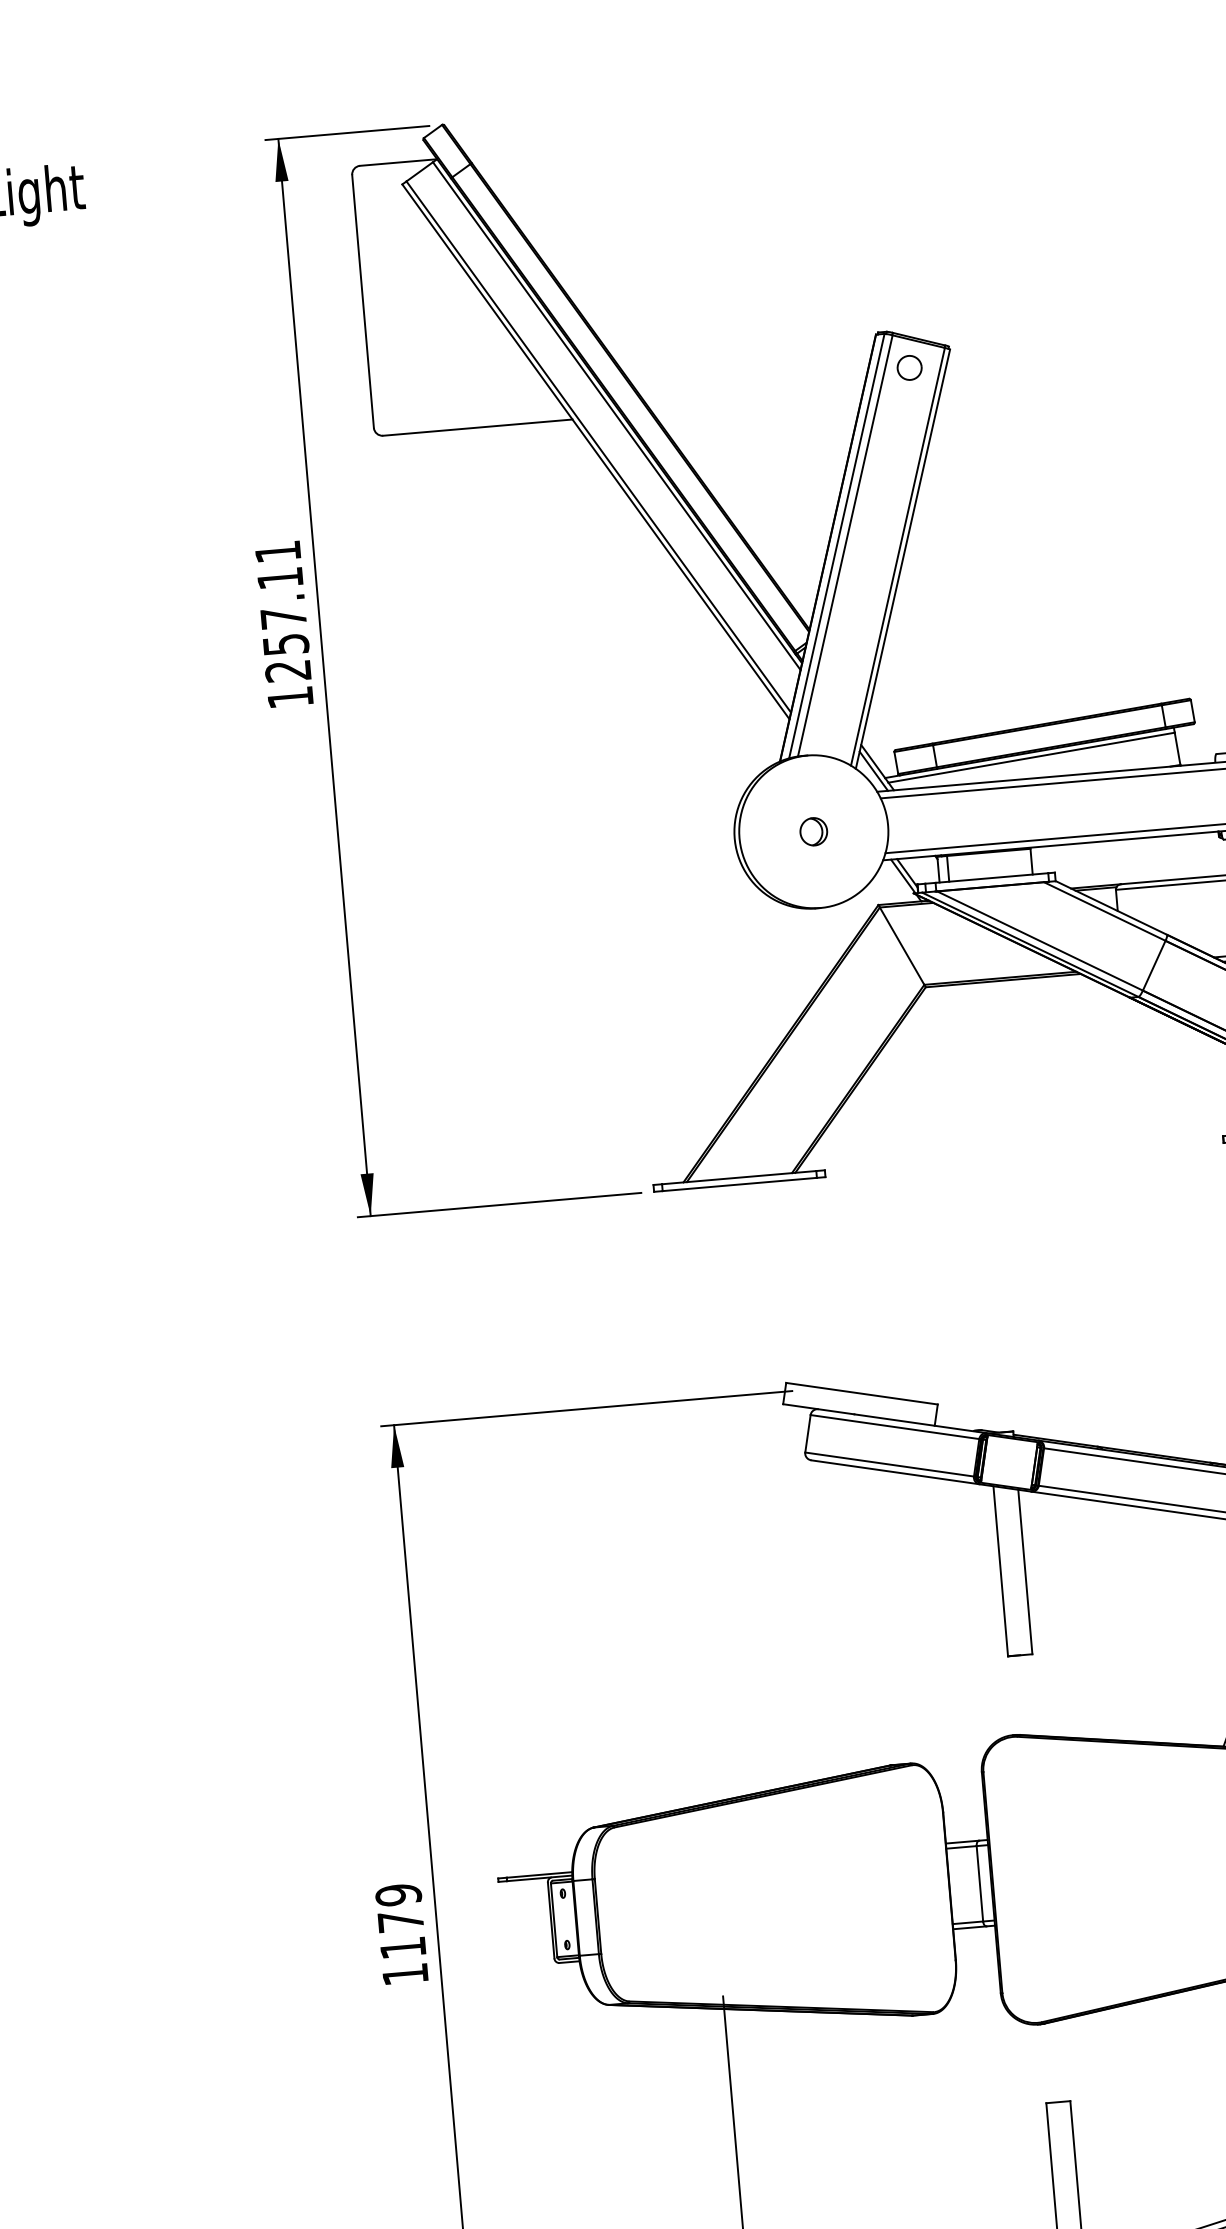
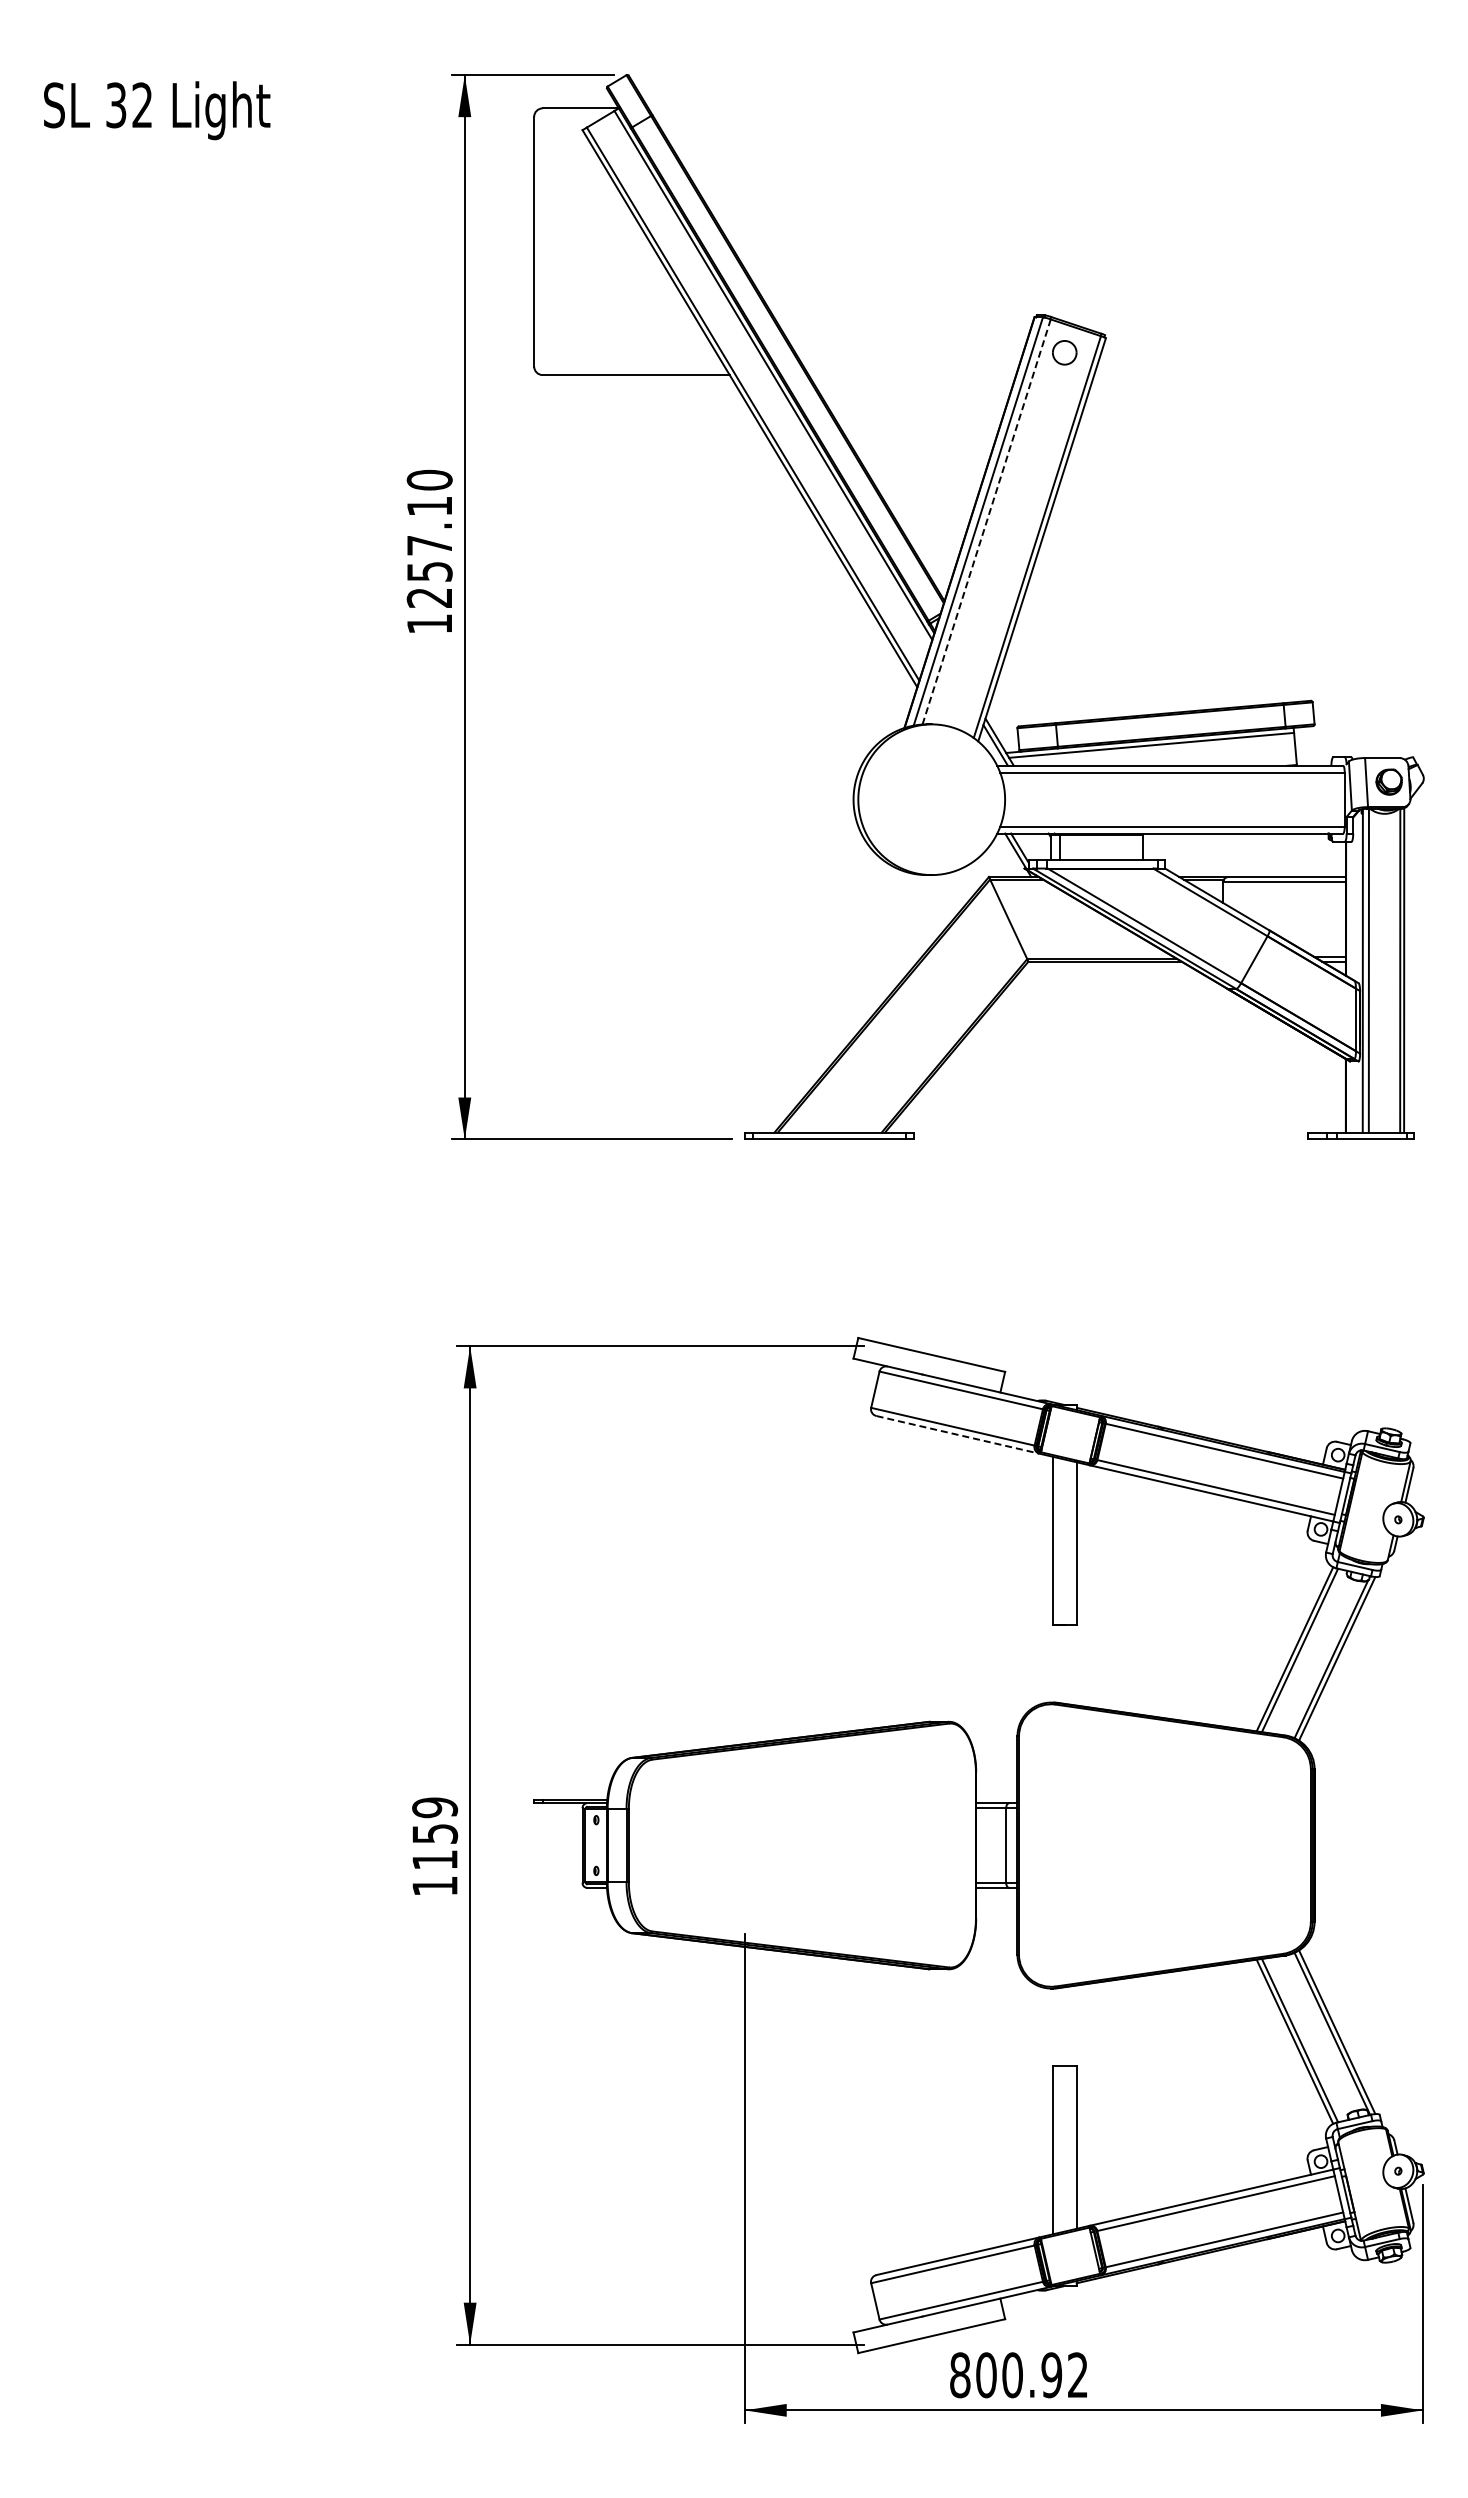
line: (845, 546) -> (986, 522), solid -> dashed
text: (277, 551) -> (429, 479), 1257.11 -> 1257.10
part: (813, 831) -> (931, 799), removed
line: (894, 1471) -> (957, 1434), solid -> dashed
text: (401, 1921) -> (435, 1833), 1179 -> 1159

